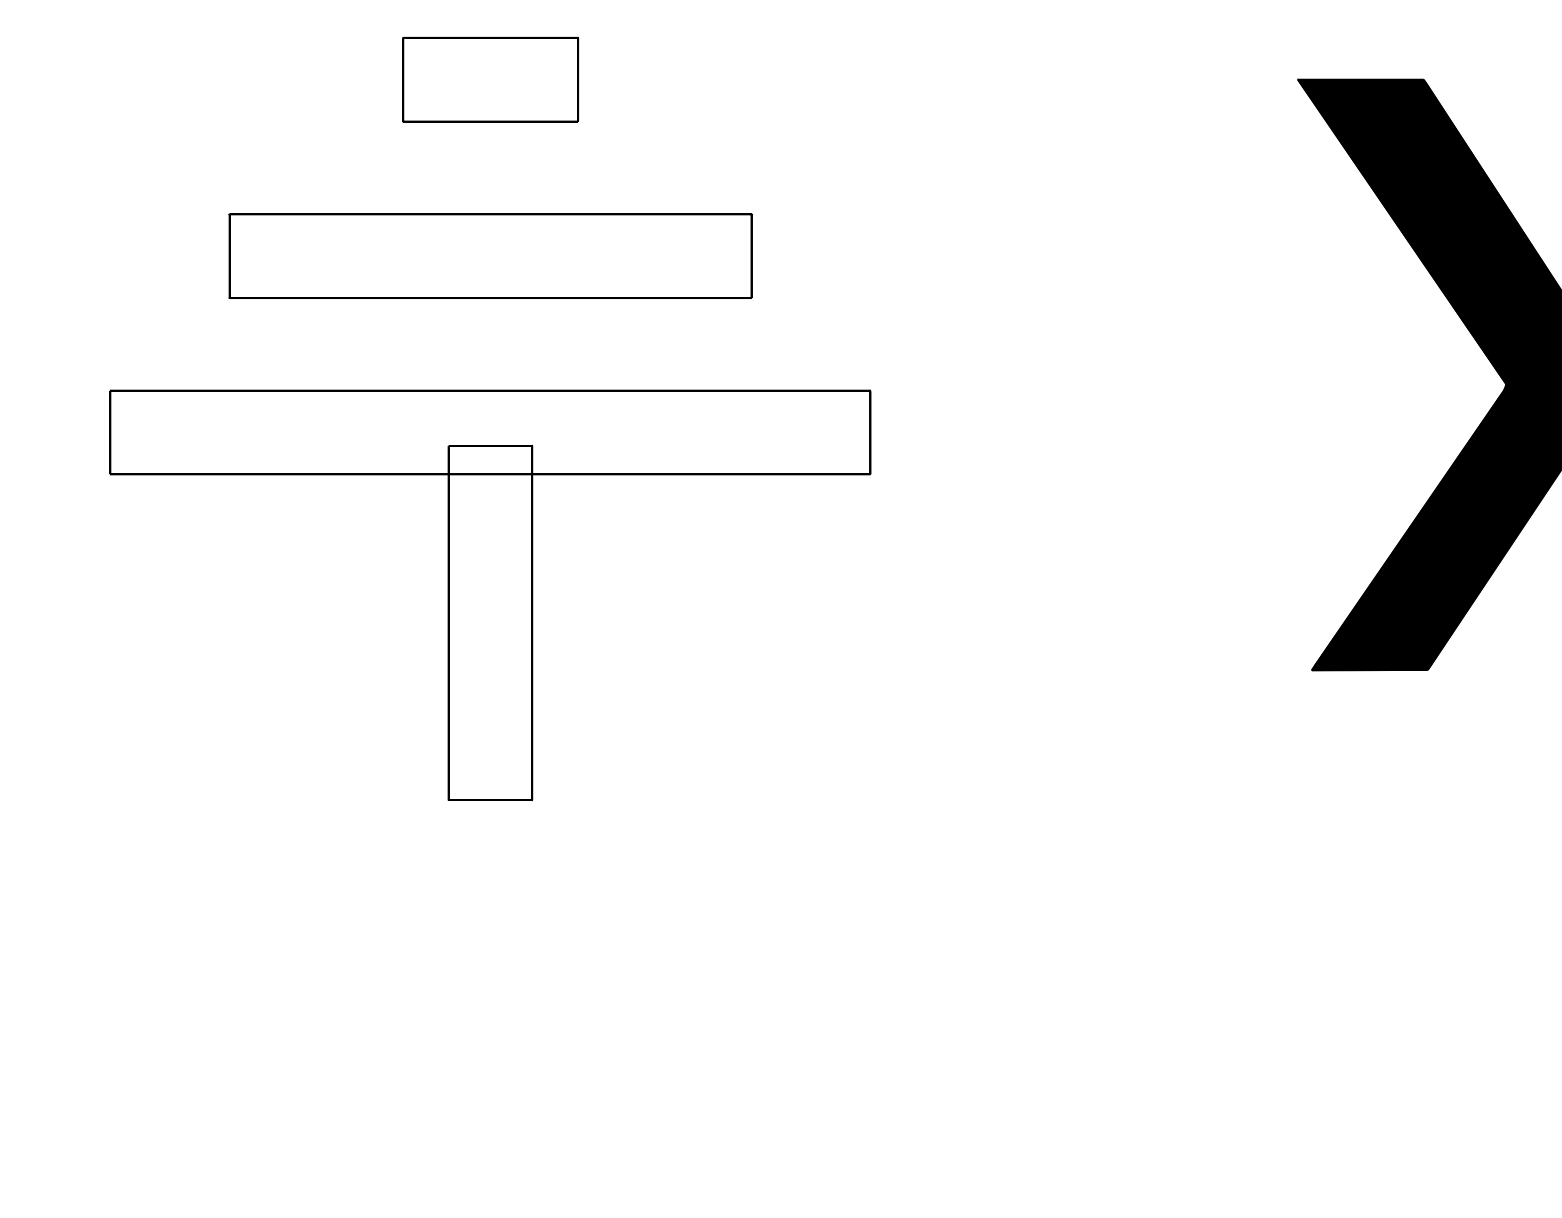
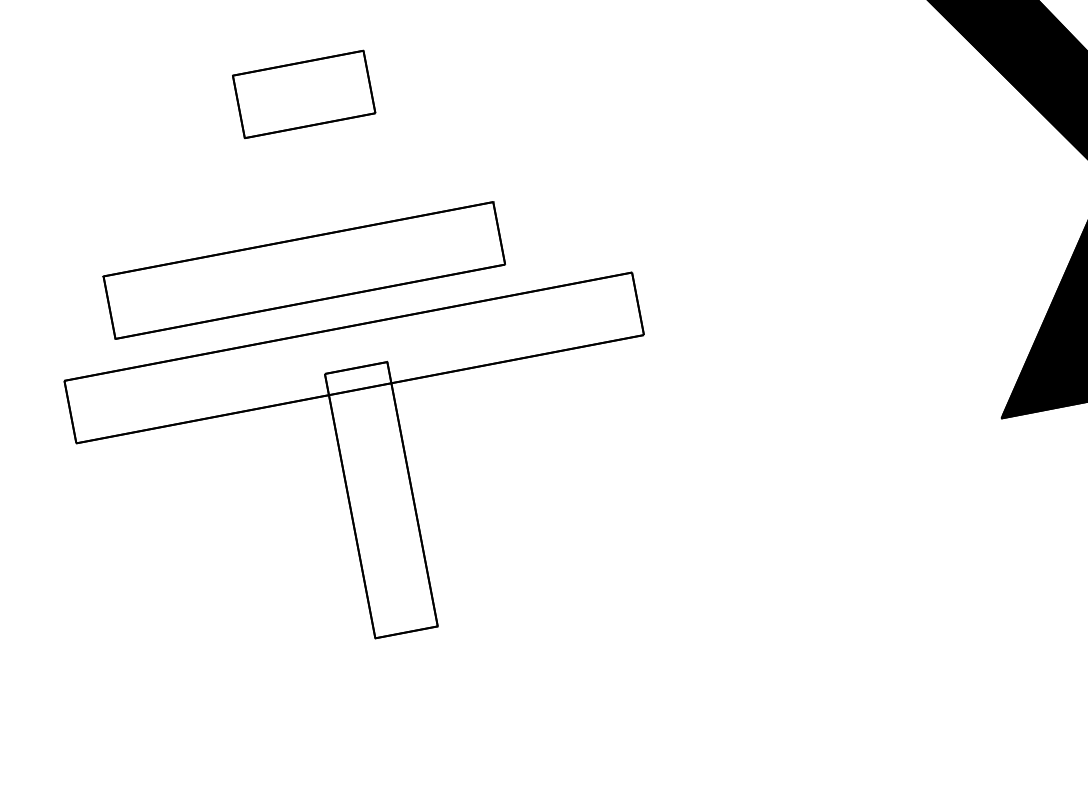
part: (490, 255) -> (304, 269), moved

